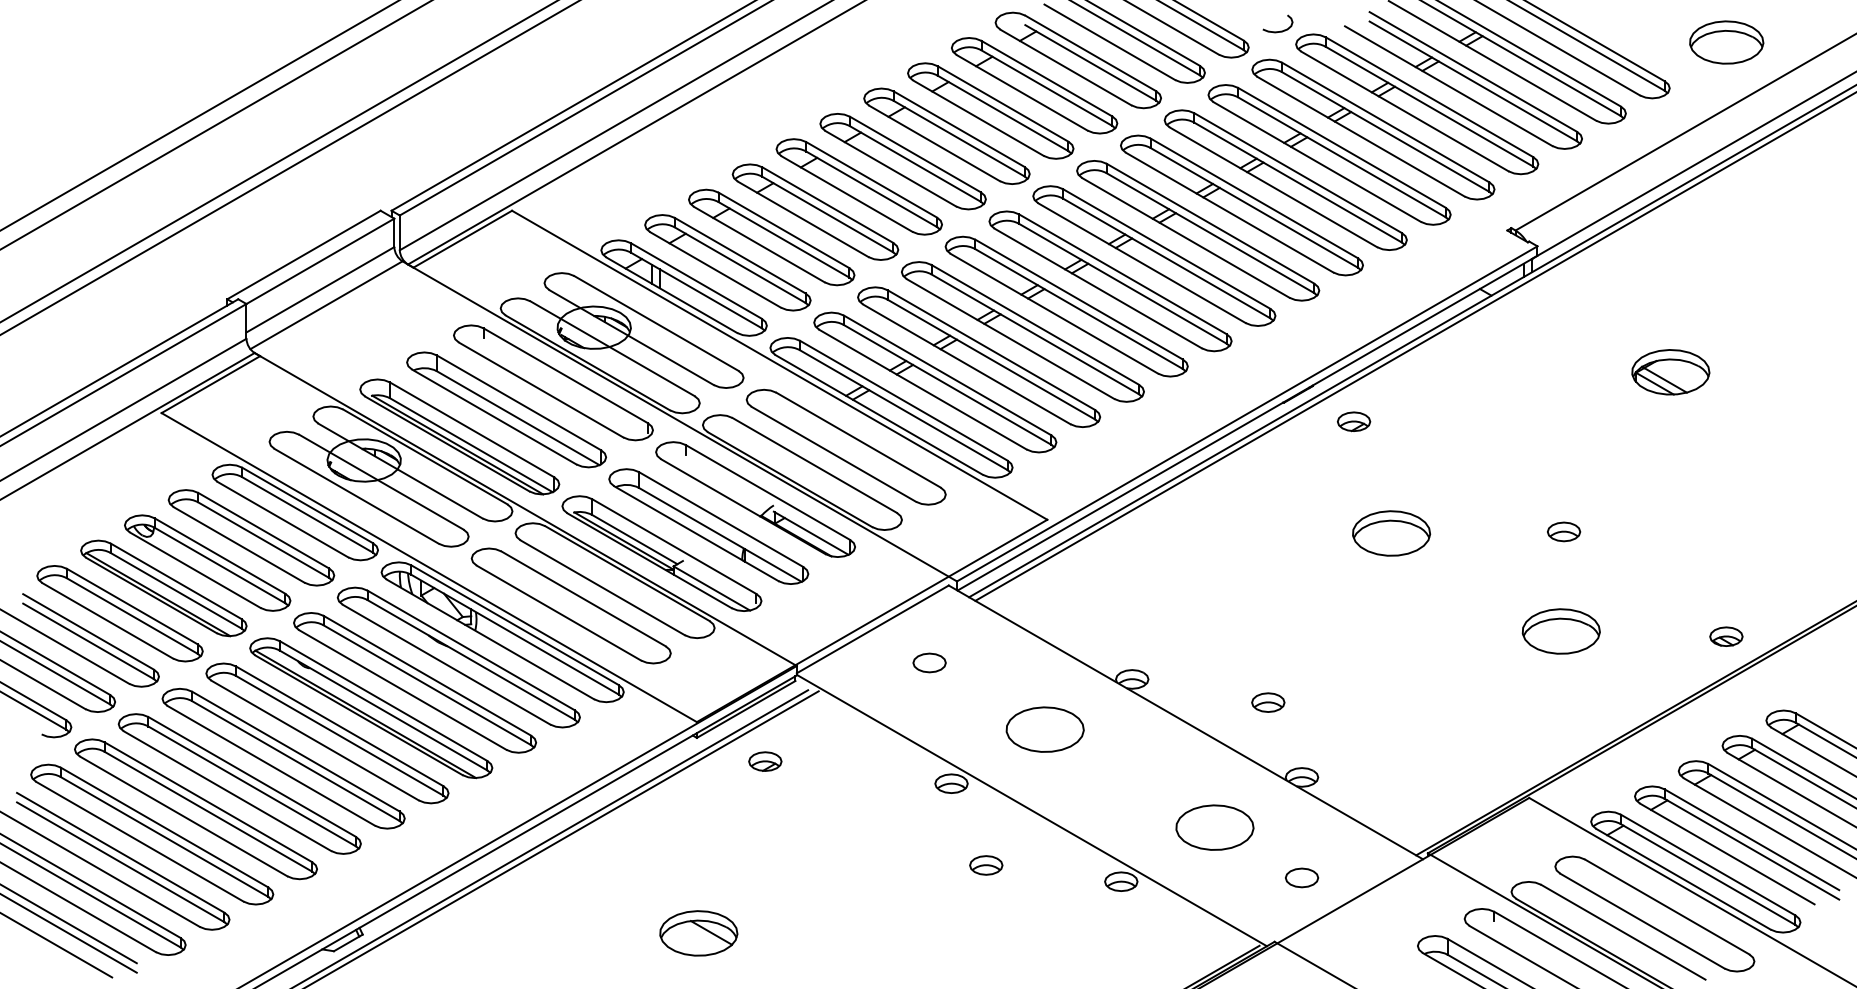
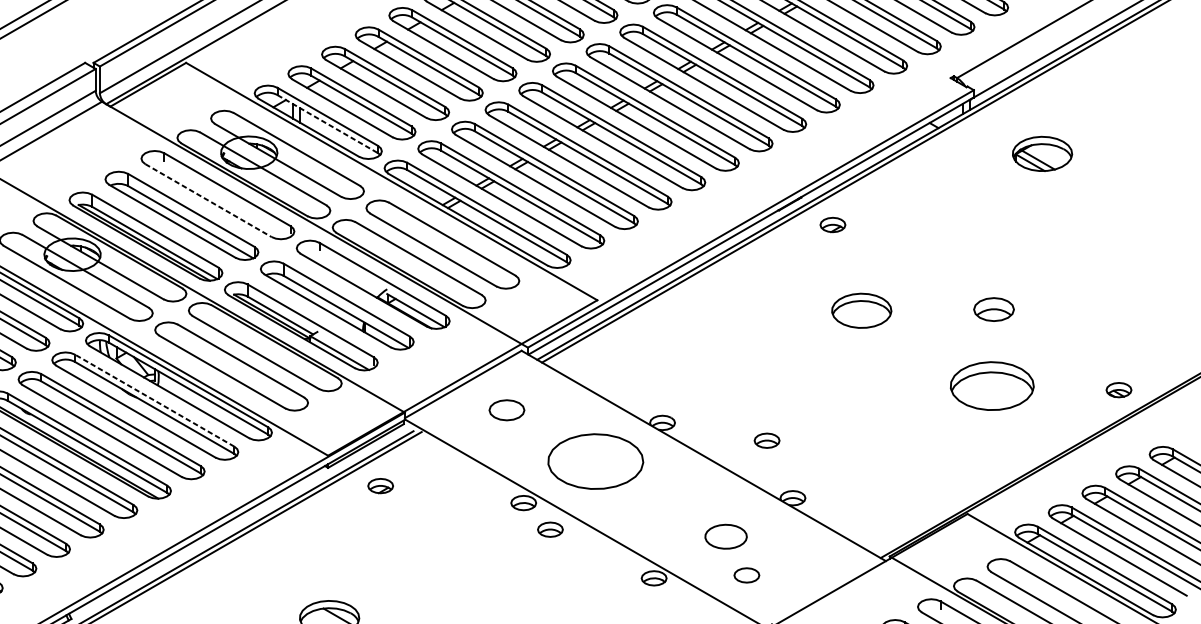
line: (696, 290) -> (327, 124), solid -> dashed
part: (1670, 372) -> (1042, 154), moved
line: (541, 389) -> (208, 200), solid -> dashed
part: (1564, 531) -> (994, 309), size x1.6
part: (1560, 631) -> (991, 386), size x1.4
line: (471, 650) -> (154, 400), solid -> dashed
part: (929, 662) -> (506, 409), size x1.4
part: (1044, 729) -> (595, 461), size x1.6
part: (1214, 827) -> (725, 536), size x0.7
part: (986, 865) -> (550, 529), moved
part: (1302, 877) -> (747, 575), moved

